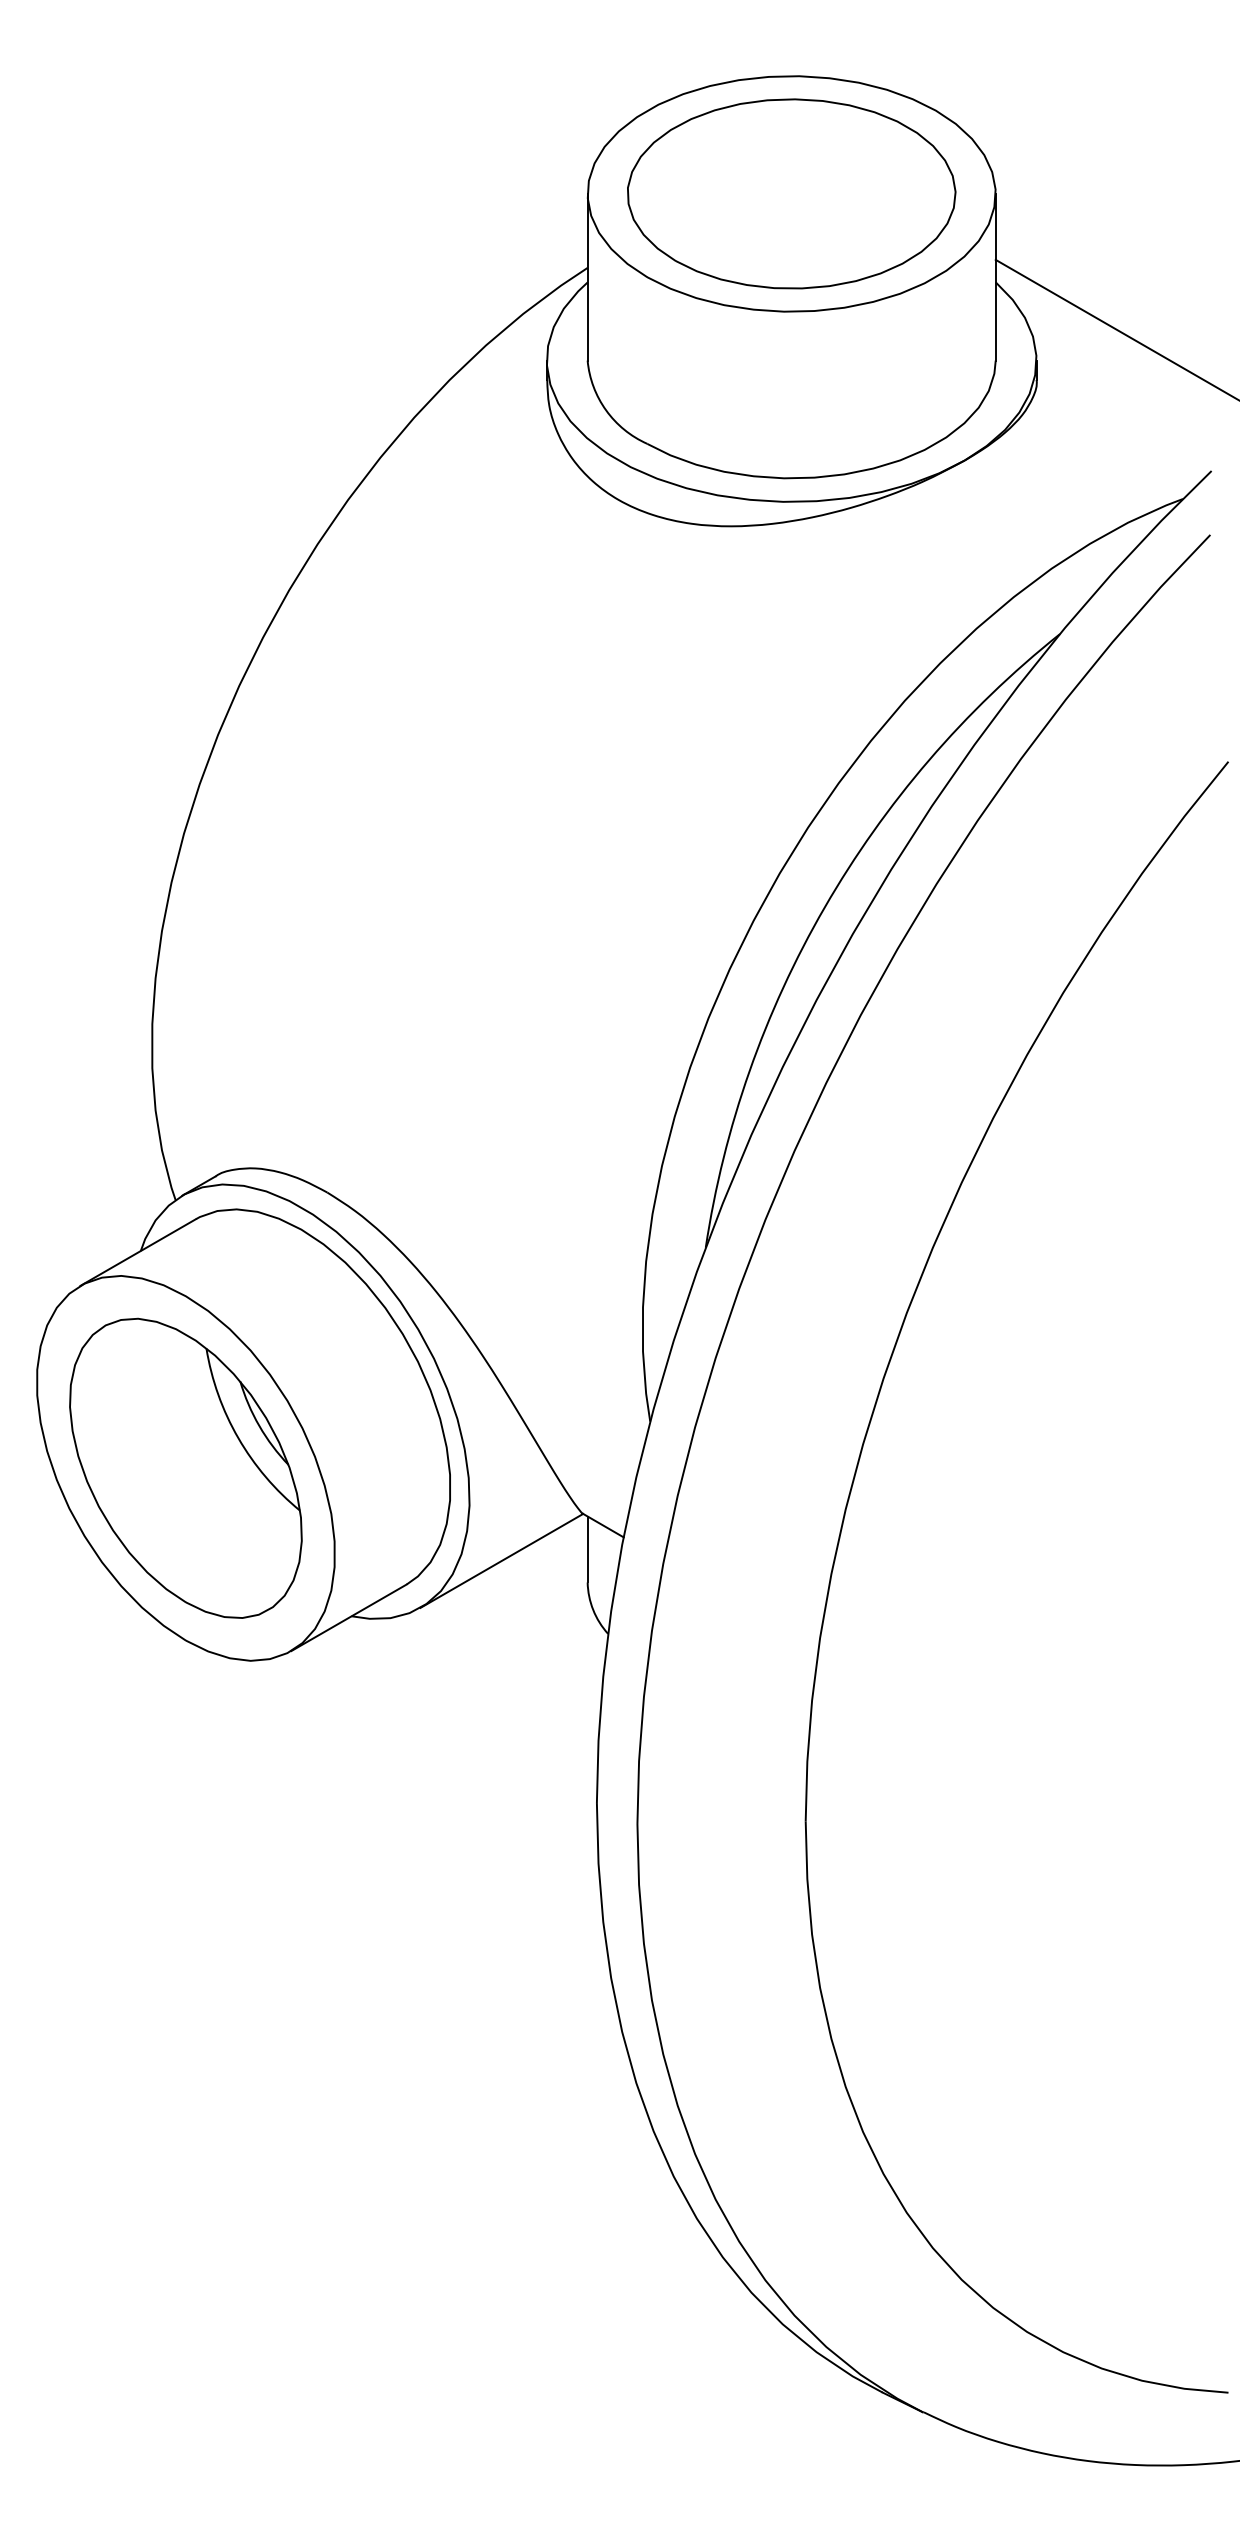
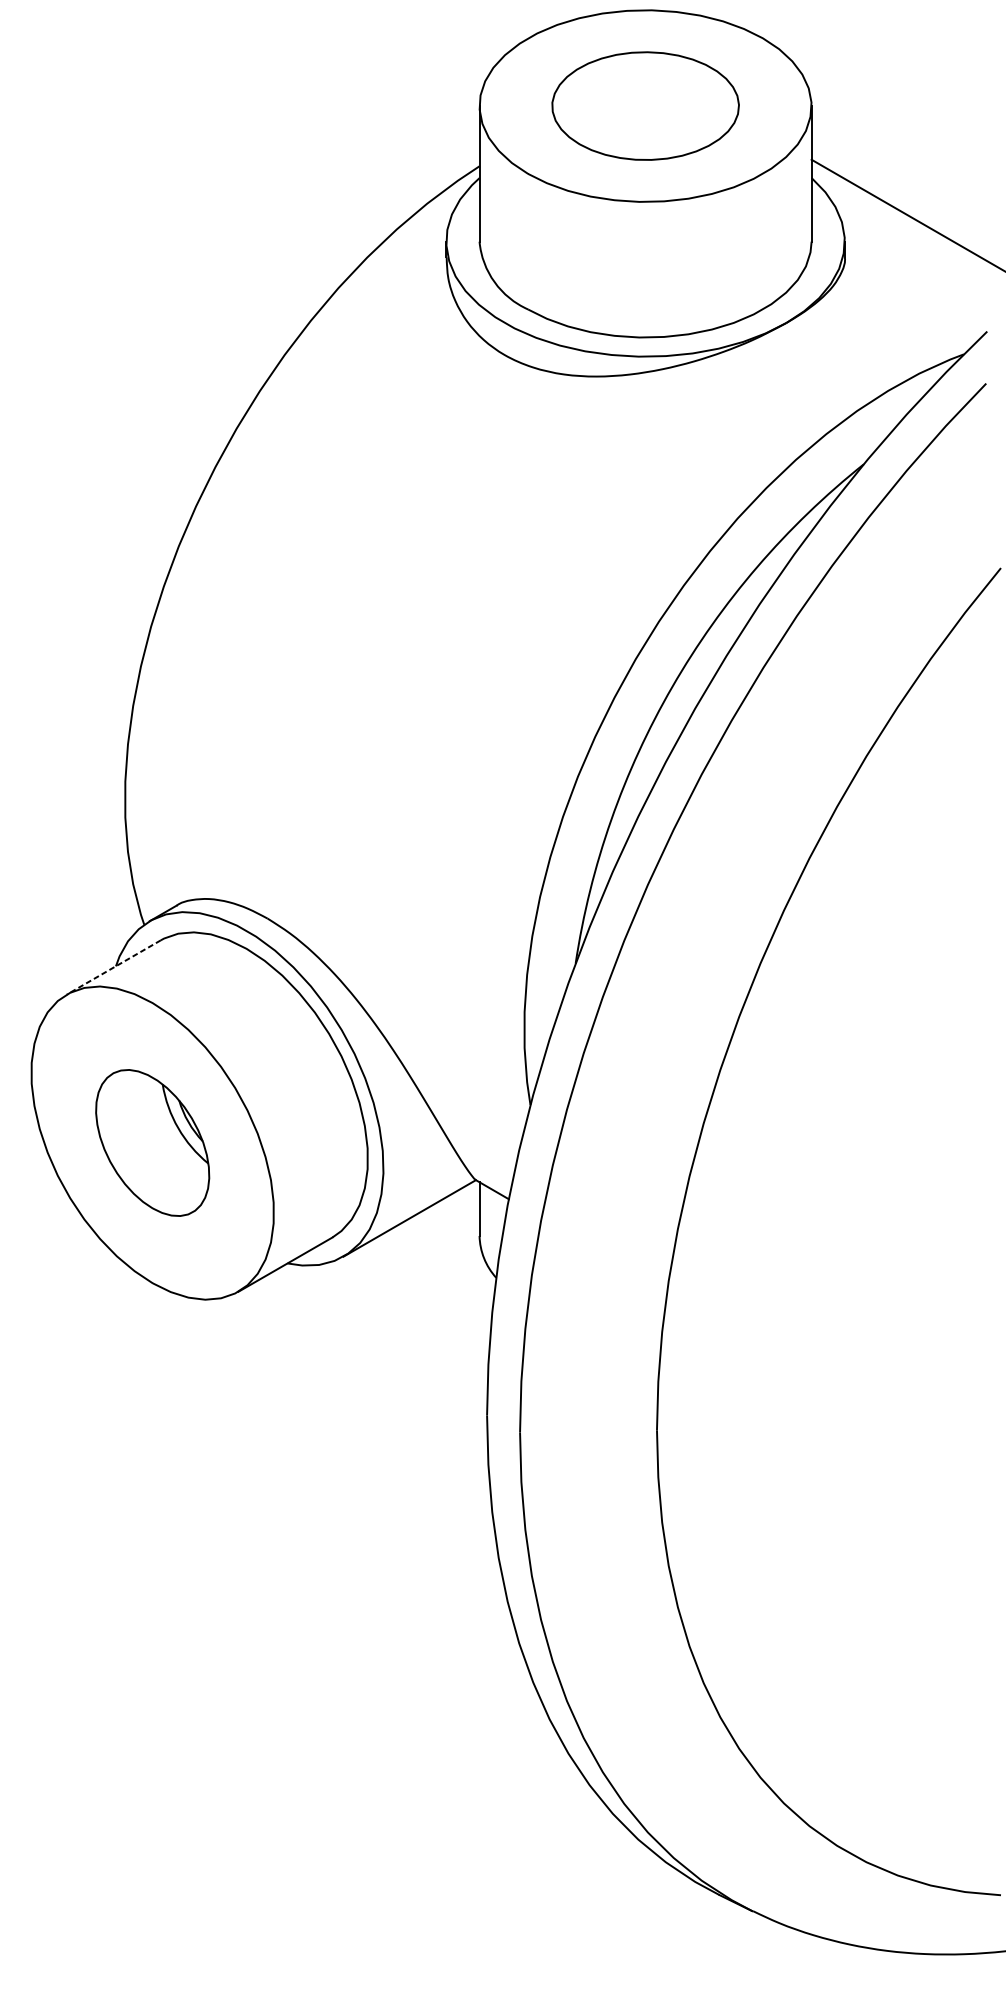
part: (791, 193) -> (645, 105), size x0.7
line: (138, 1252) -> (114, 967), solid -> dashed
part: (185, 1467) -> (152, 1142), size x0.6

